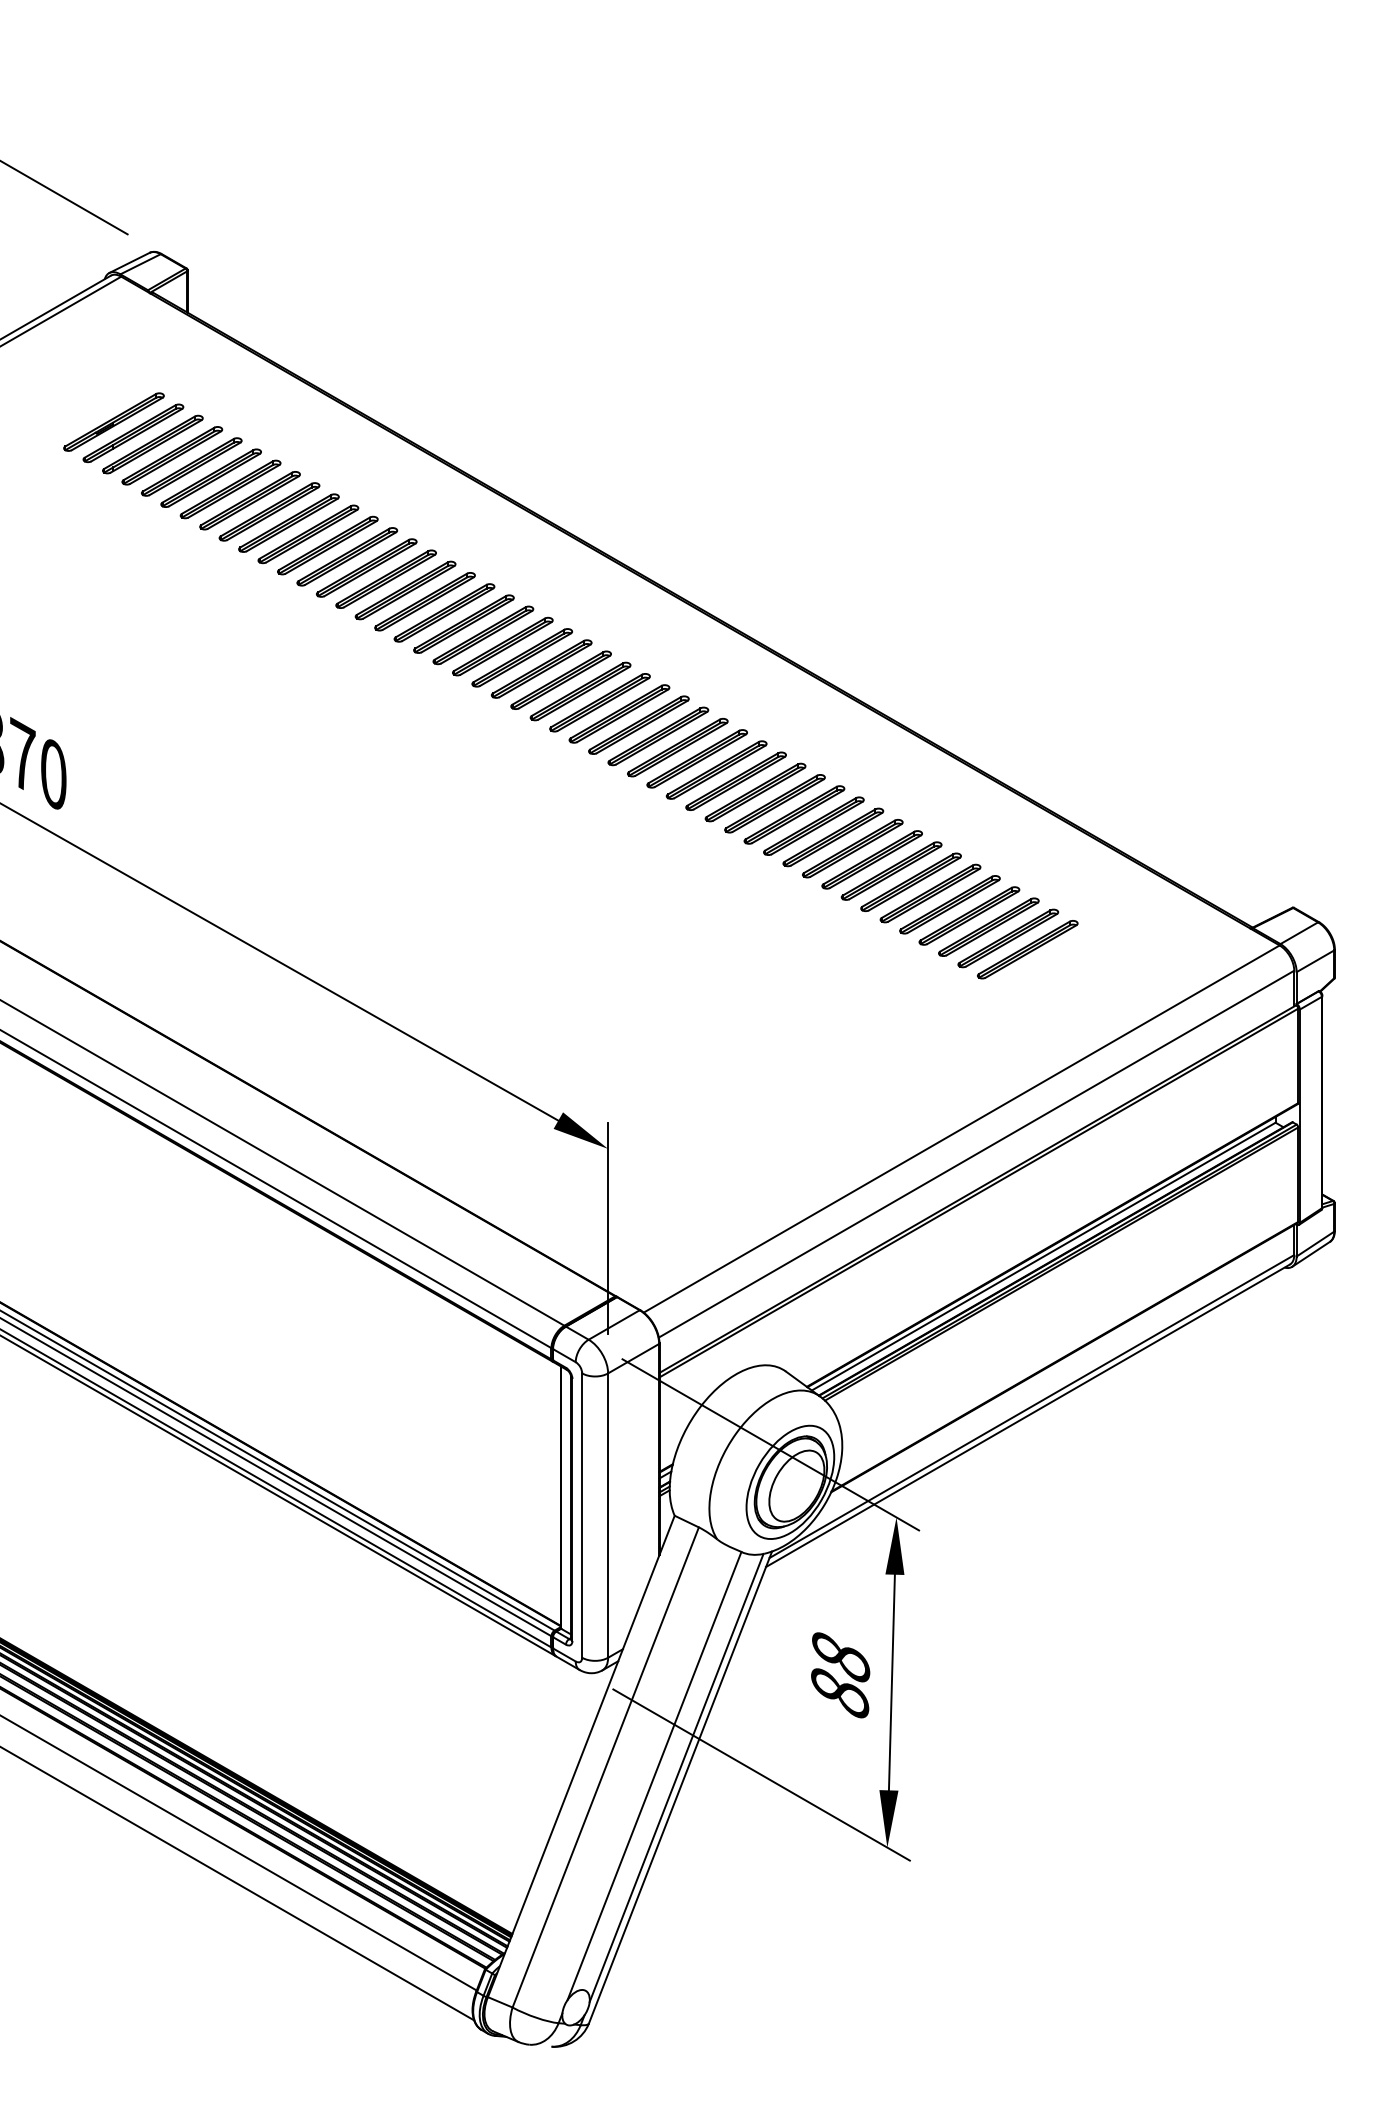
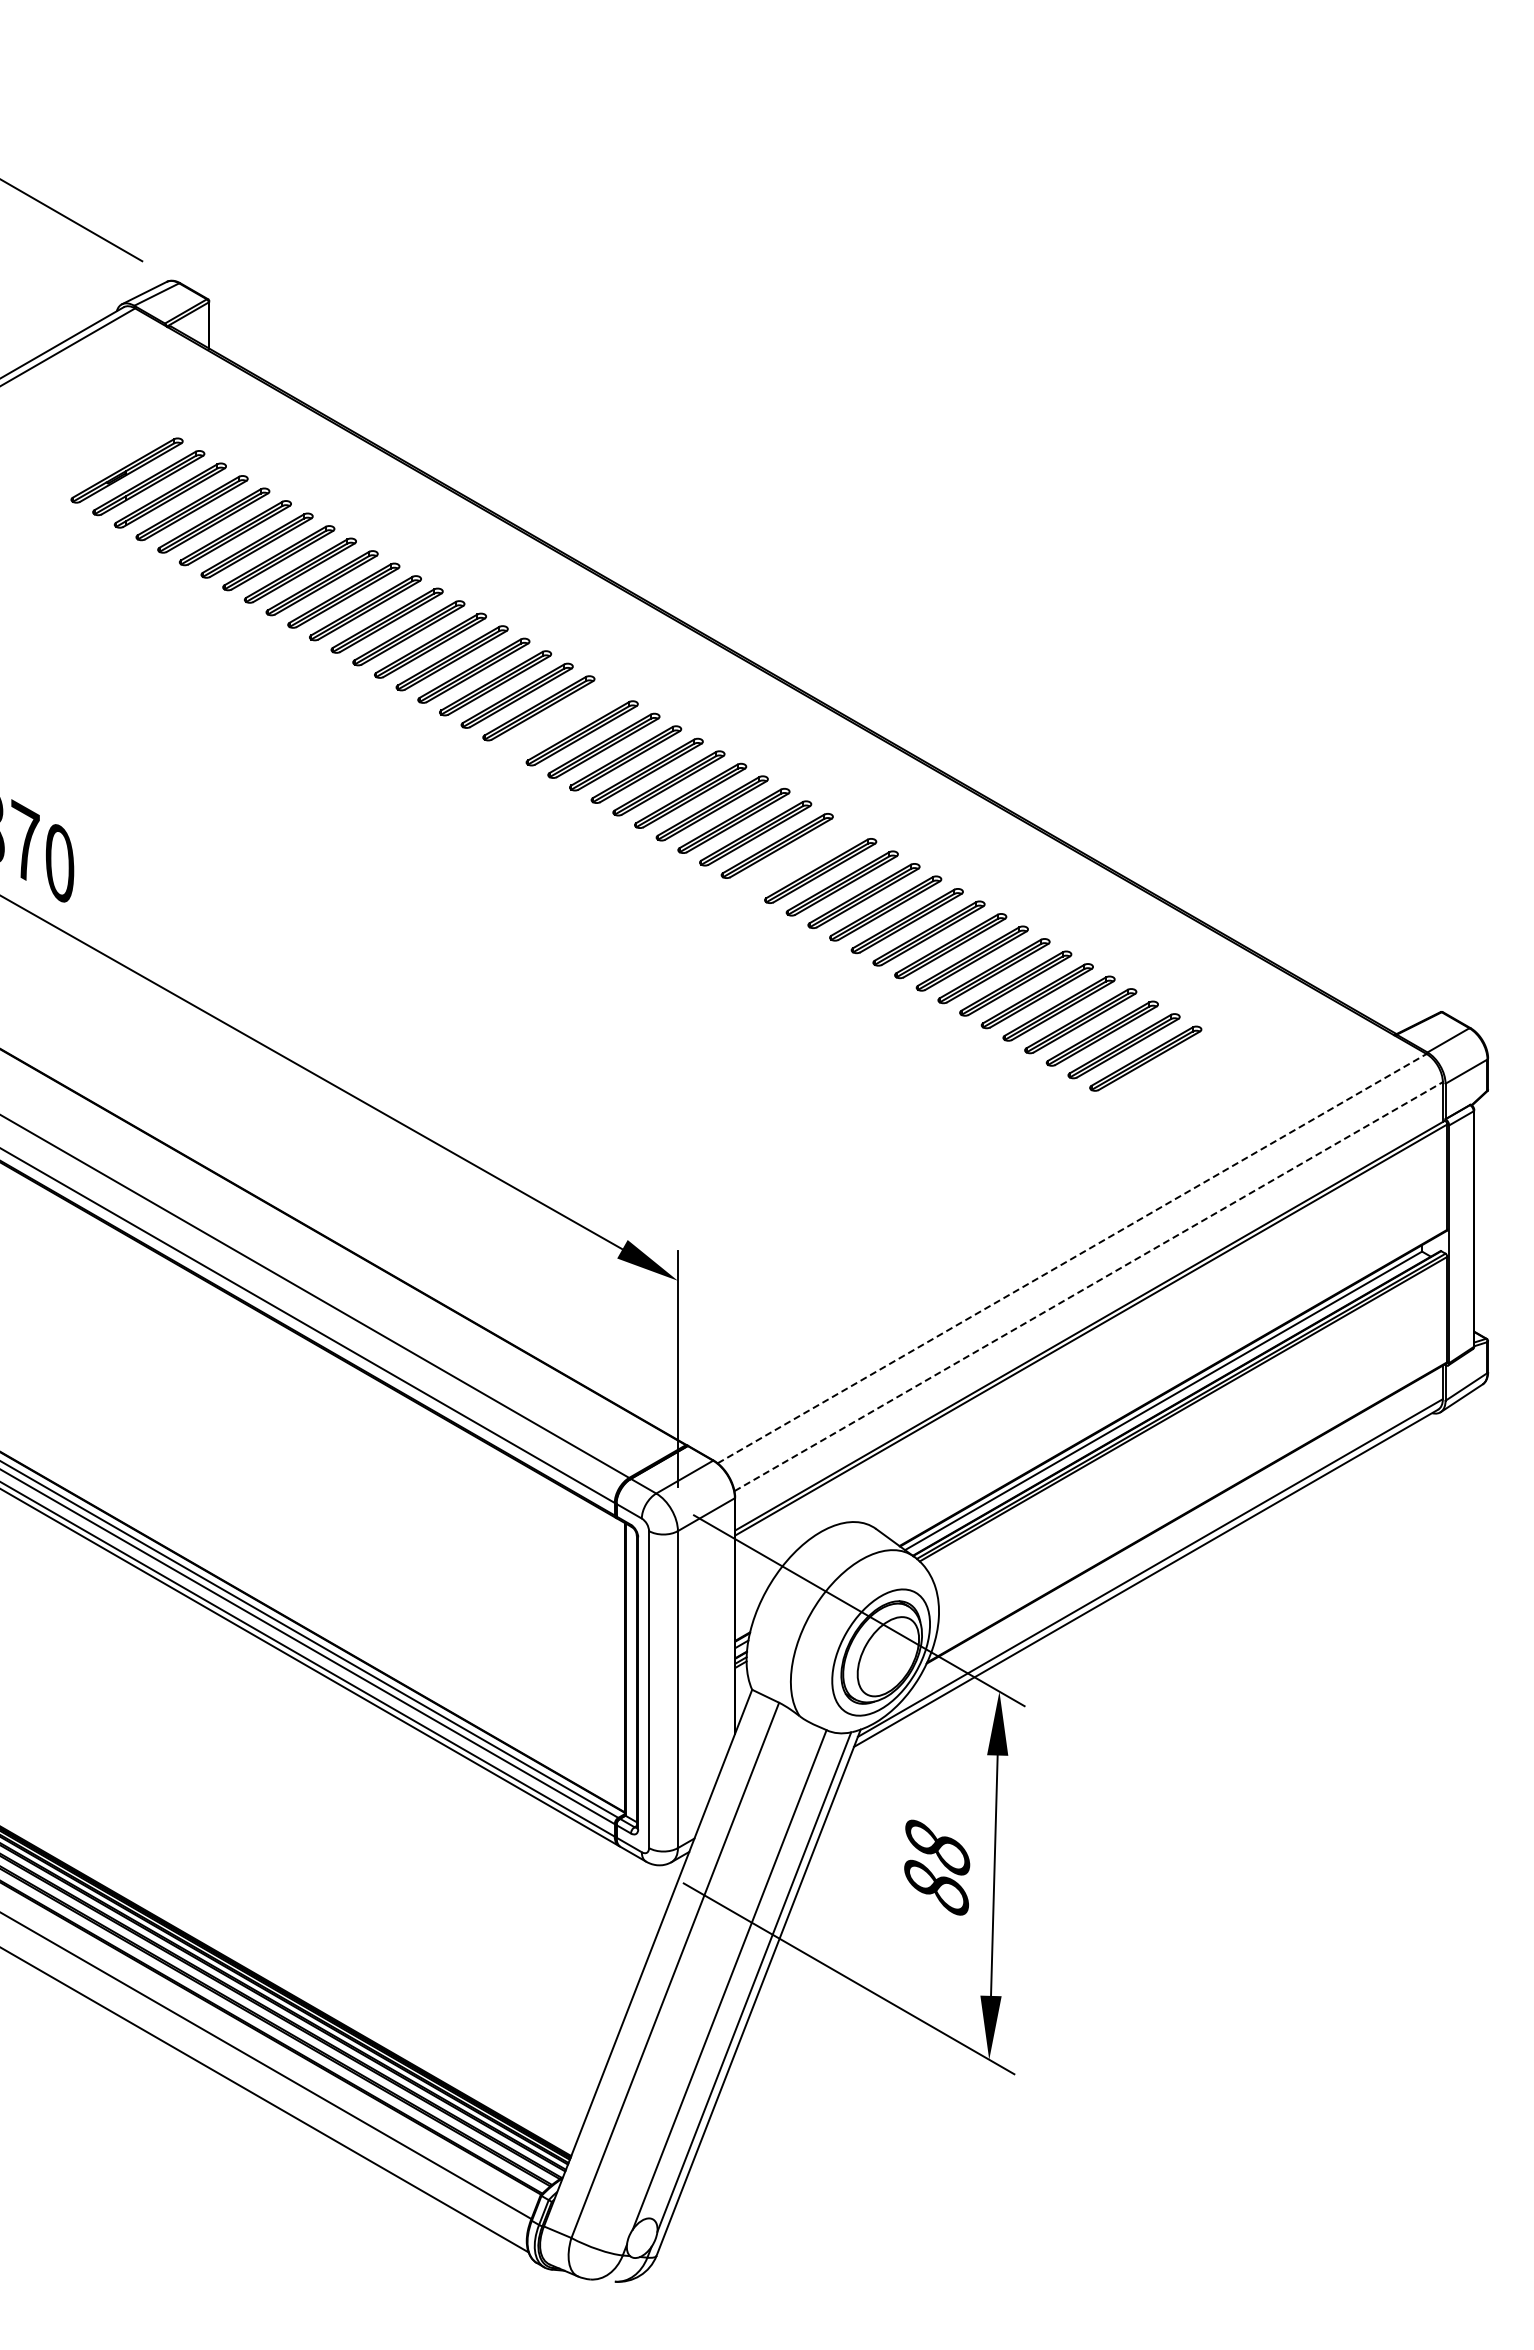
part: (502, 646) -> (560, 720), removed
part: (716, 770) -> (798, 858), removed
line: (962, 1128) -> (1072, 1258), solid -> dashed
line: (976, 1154) -> (1088, 1286), solid -> dashed

